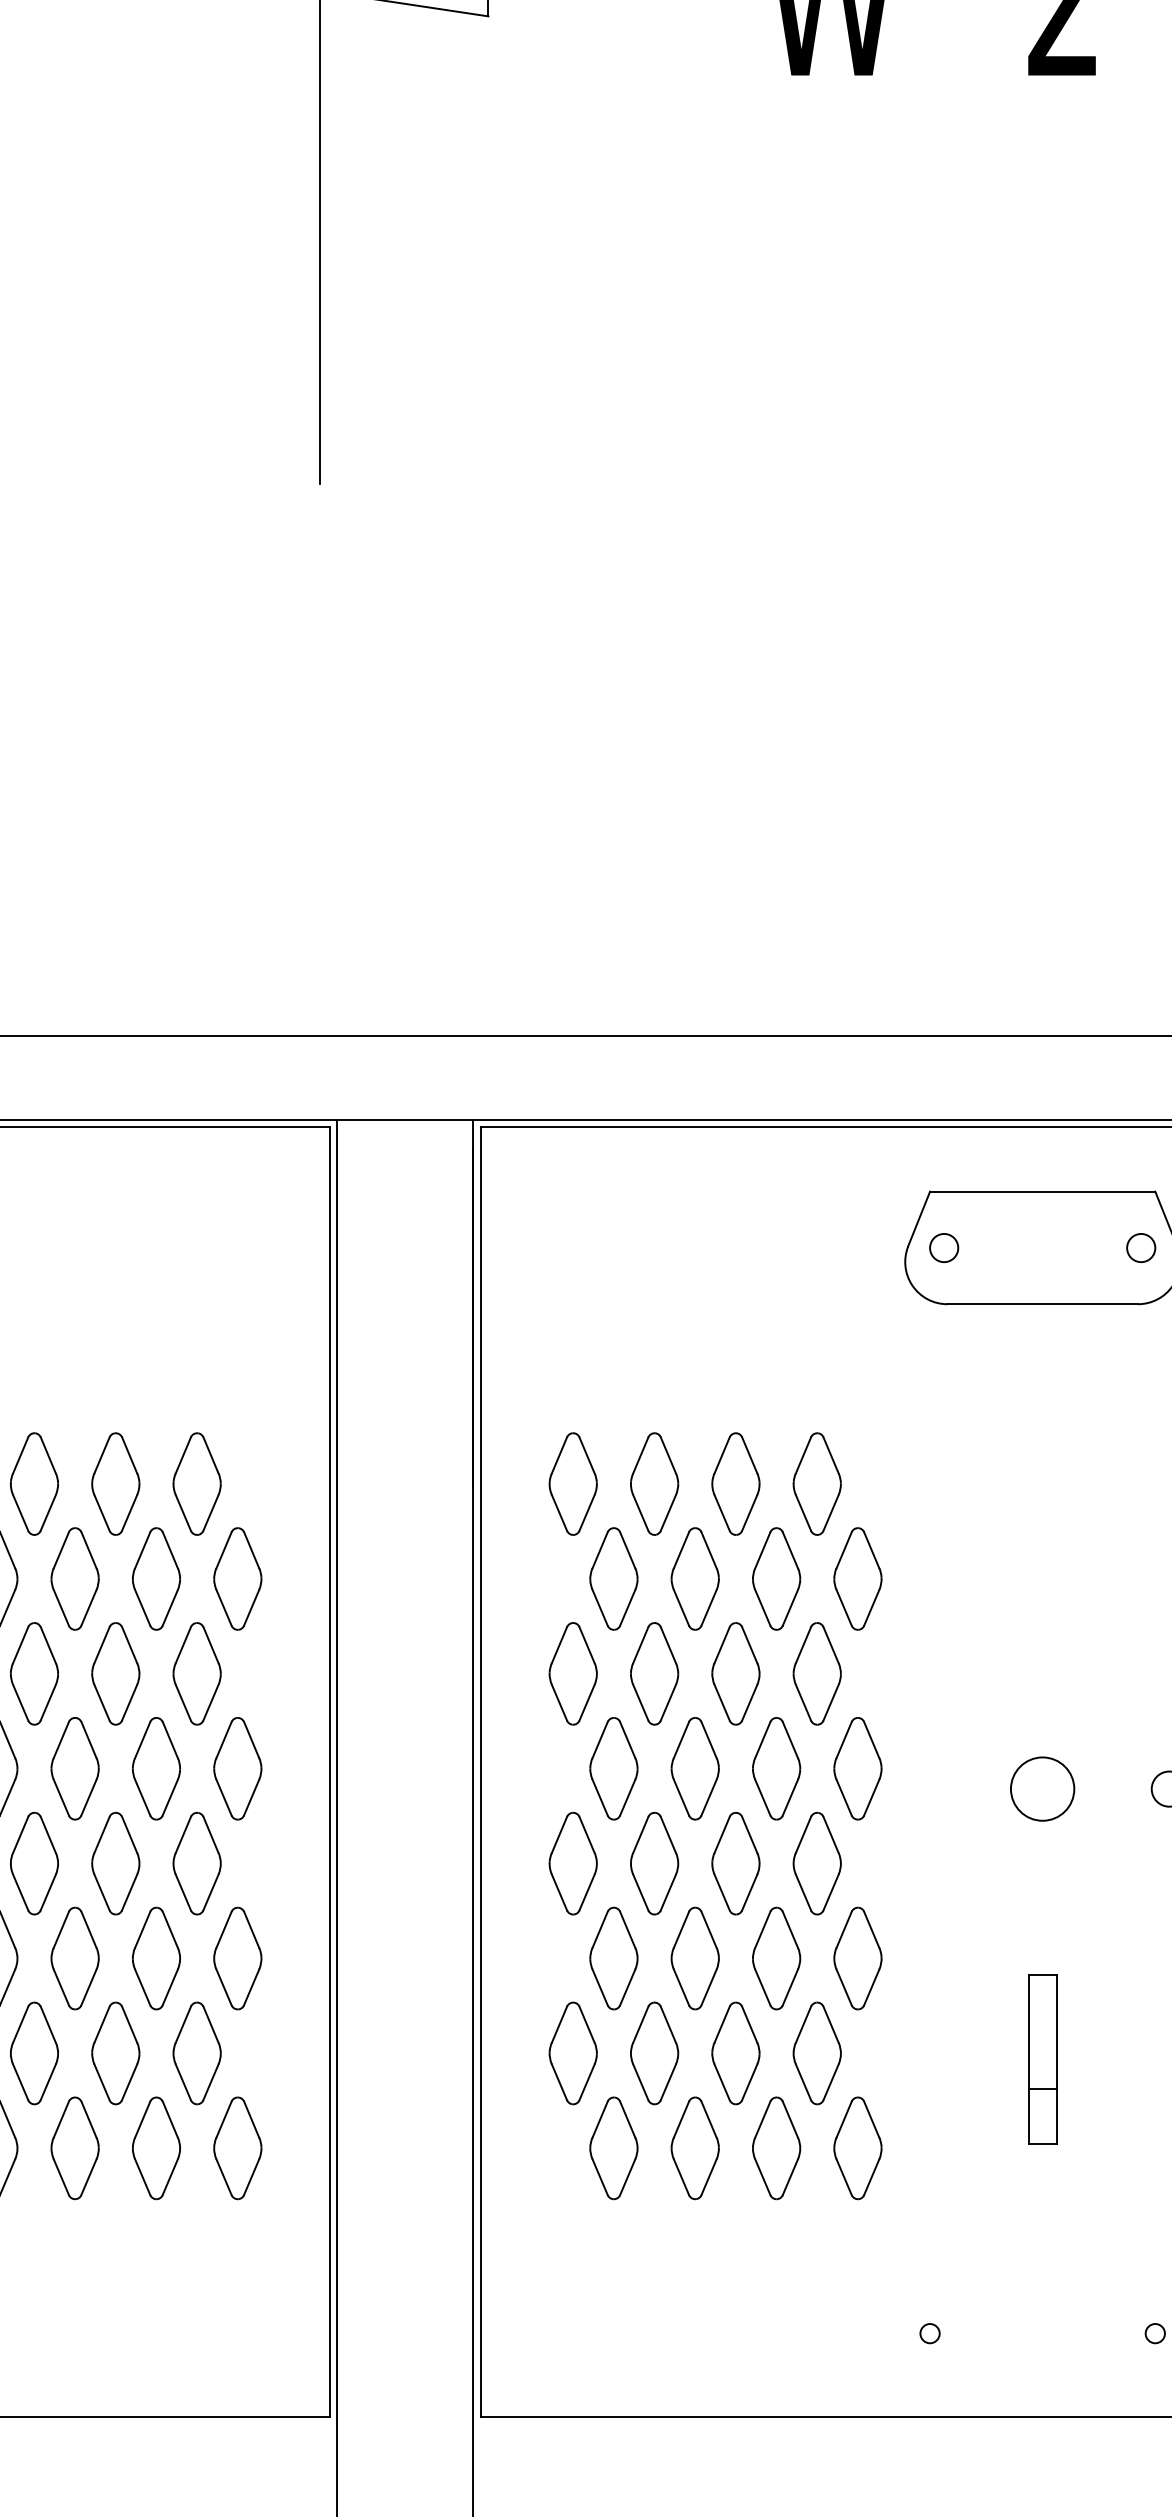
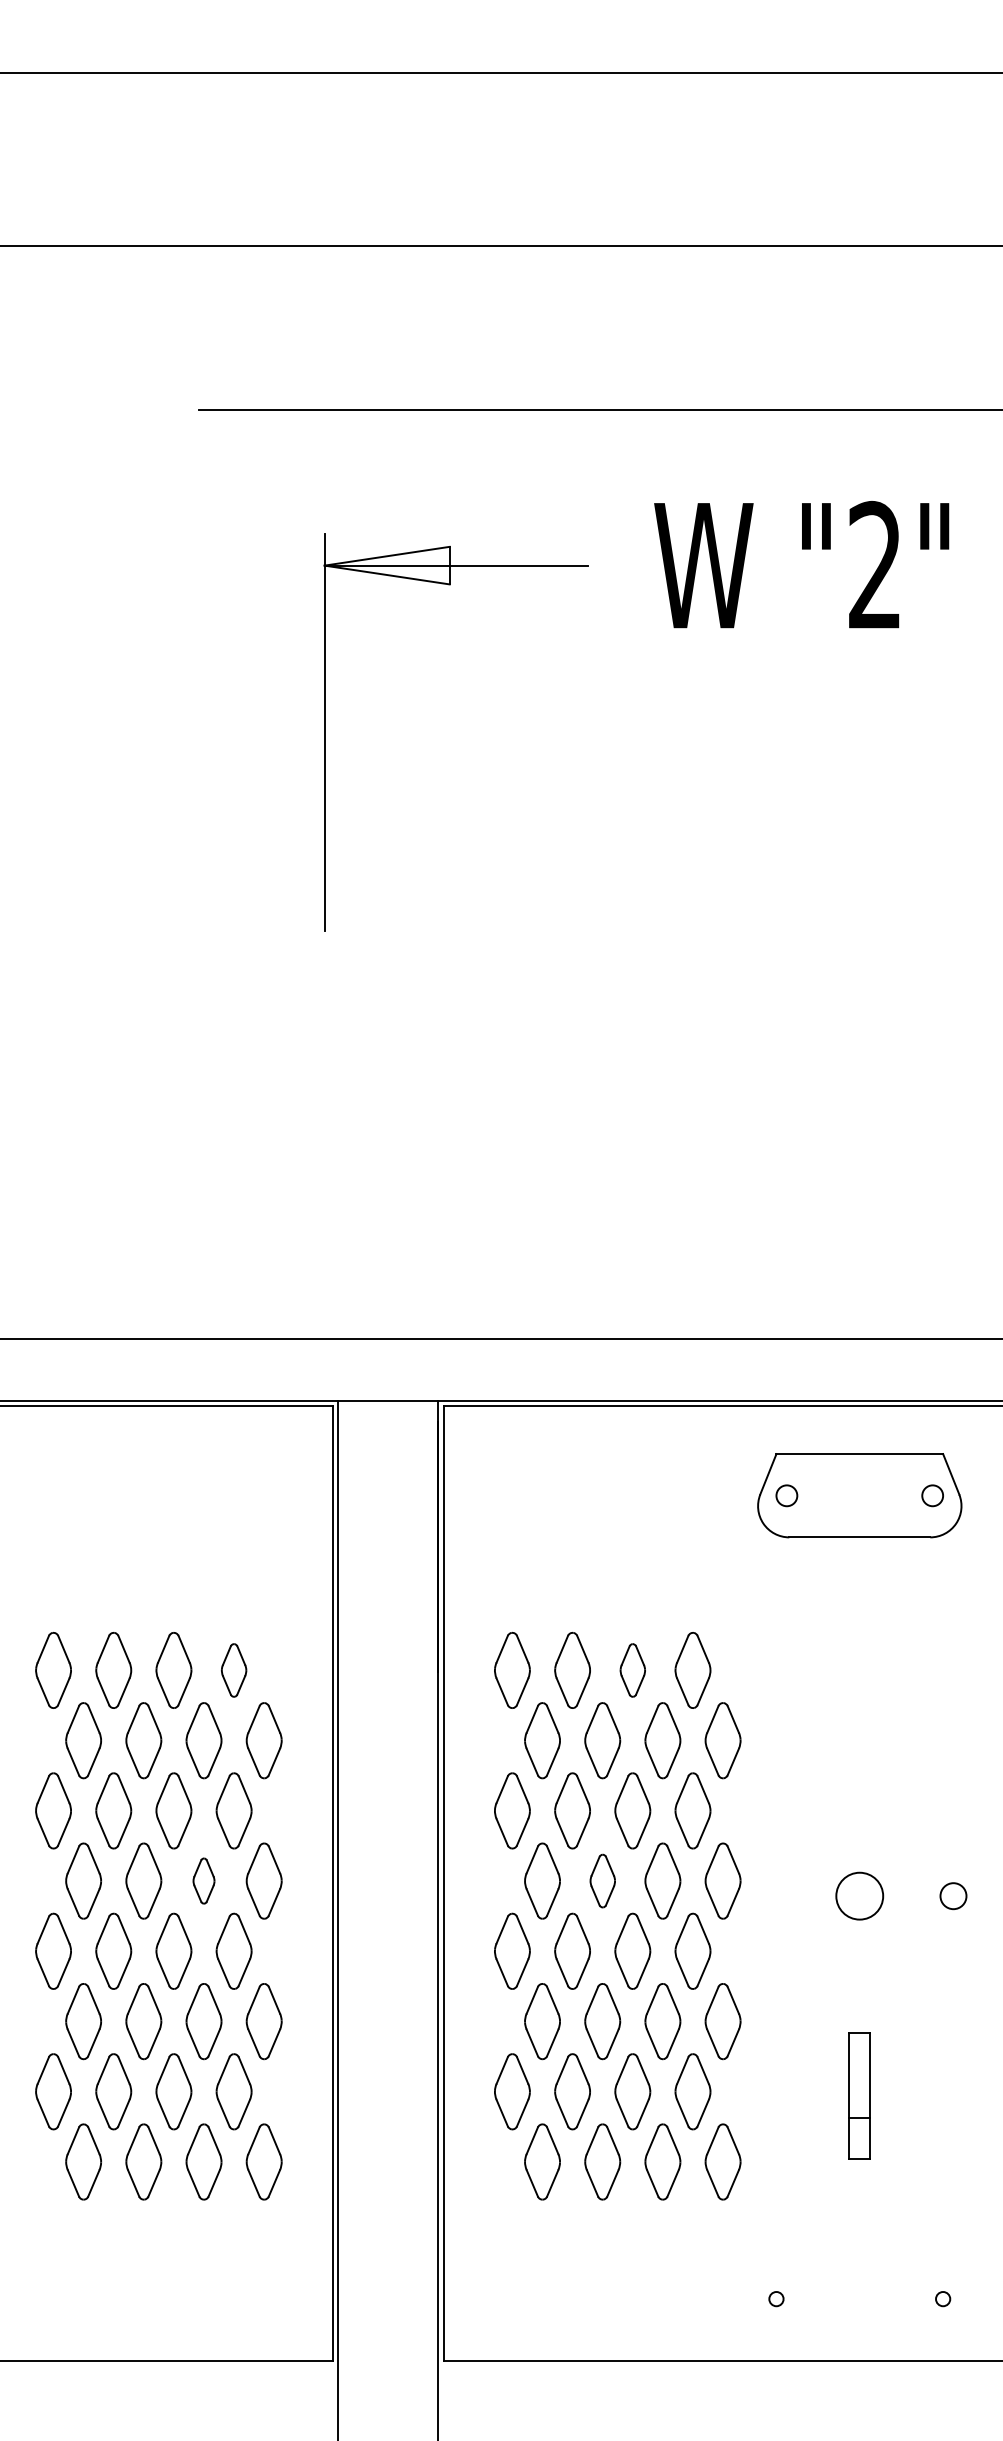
part: (196, 1484) -> (233, 1670), size x0.7
part: (735, 1484) -> (632, 1670), size x0.7
part: (155, 1767) -> (203, 1880), size x0.6
part: (694, 1767) -> (602, 1880), size x0.7

